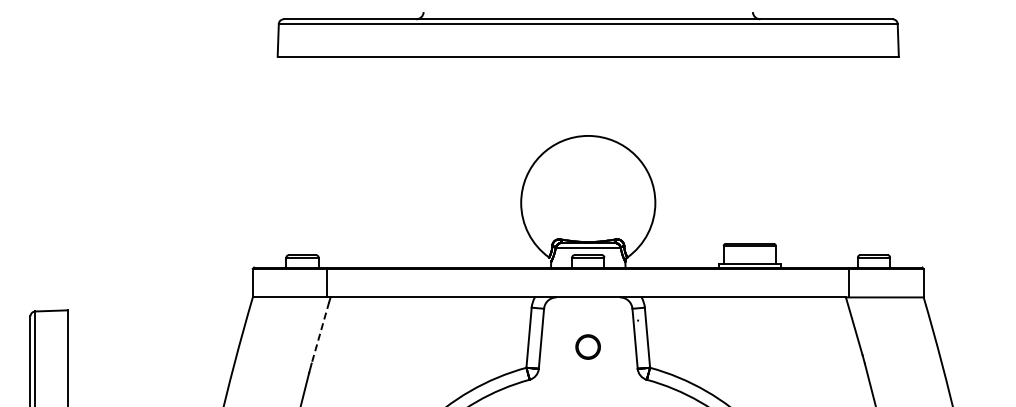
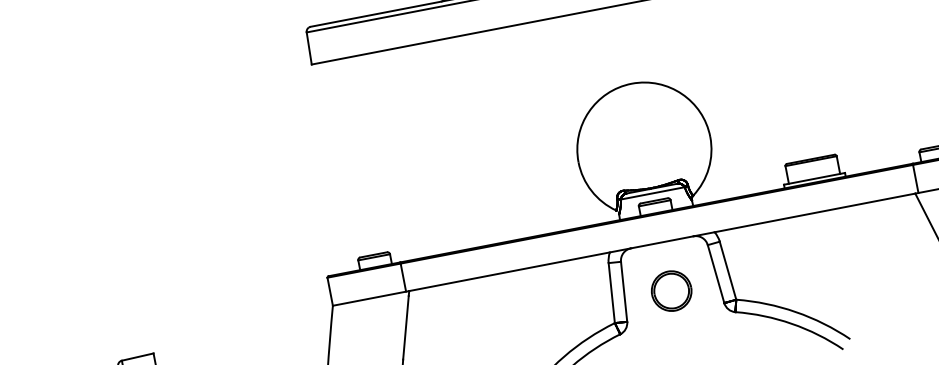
line: (320, 332) -> (405, 327), dashed -> solid
part: (587, 346) -> (670, 290), size x1.67

